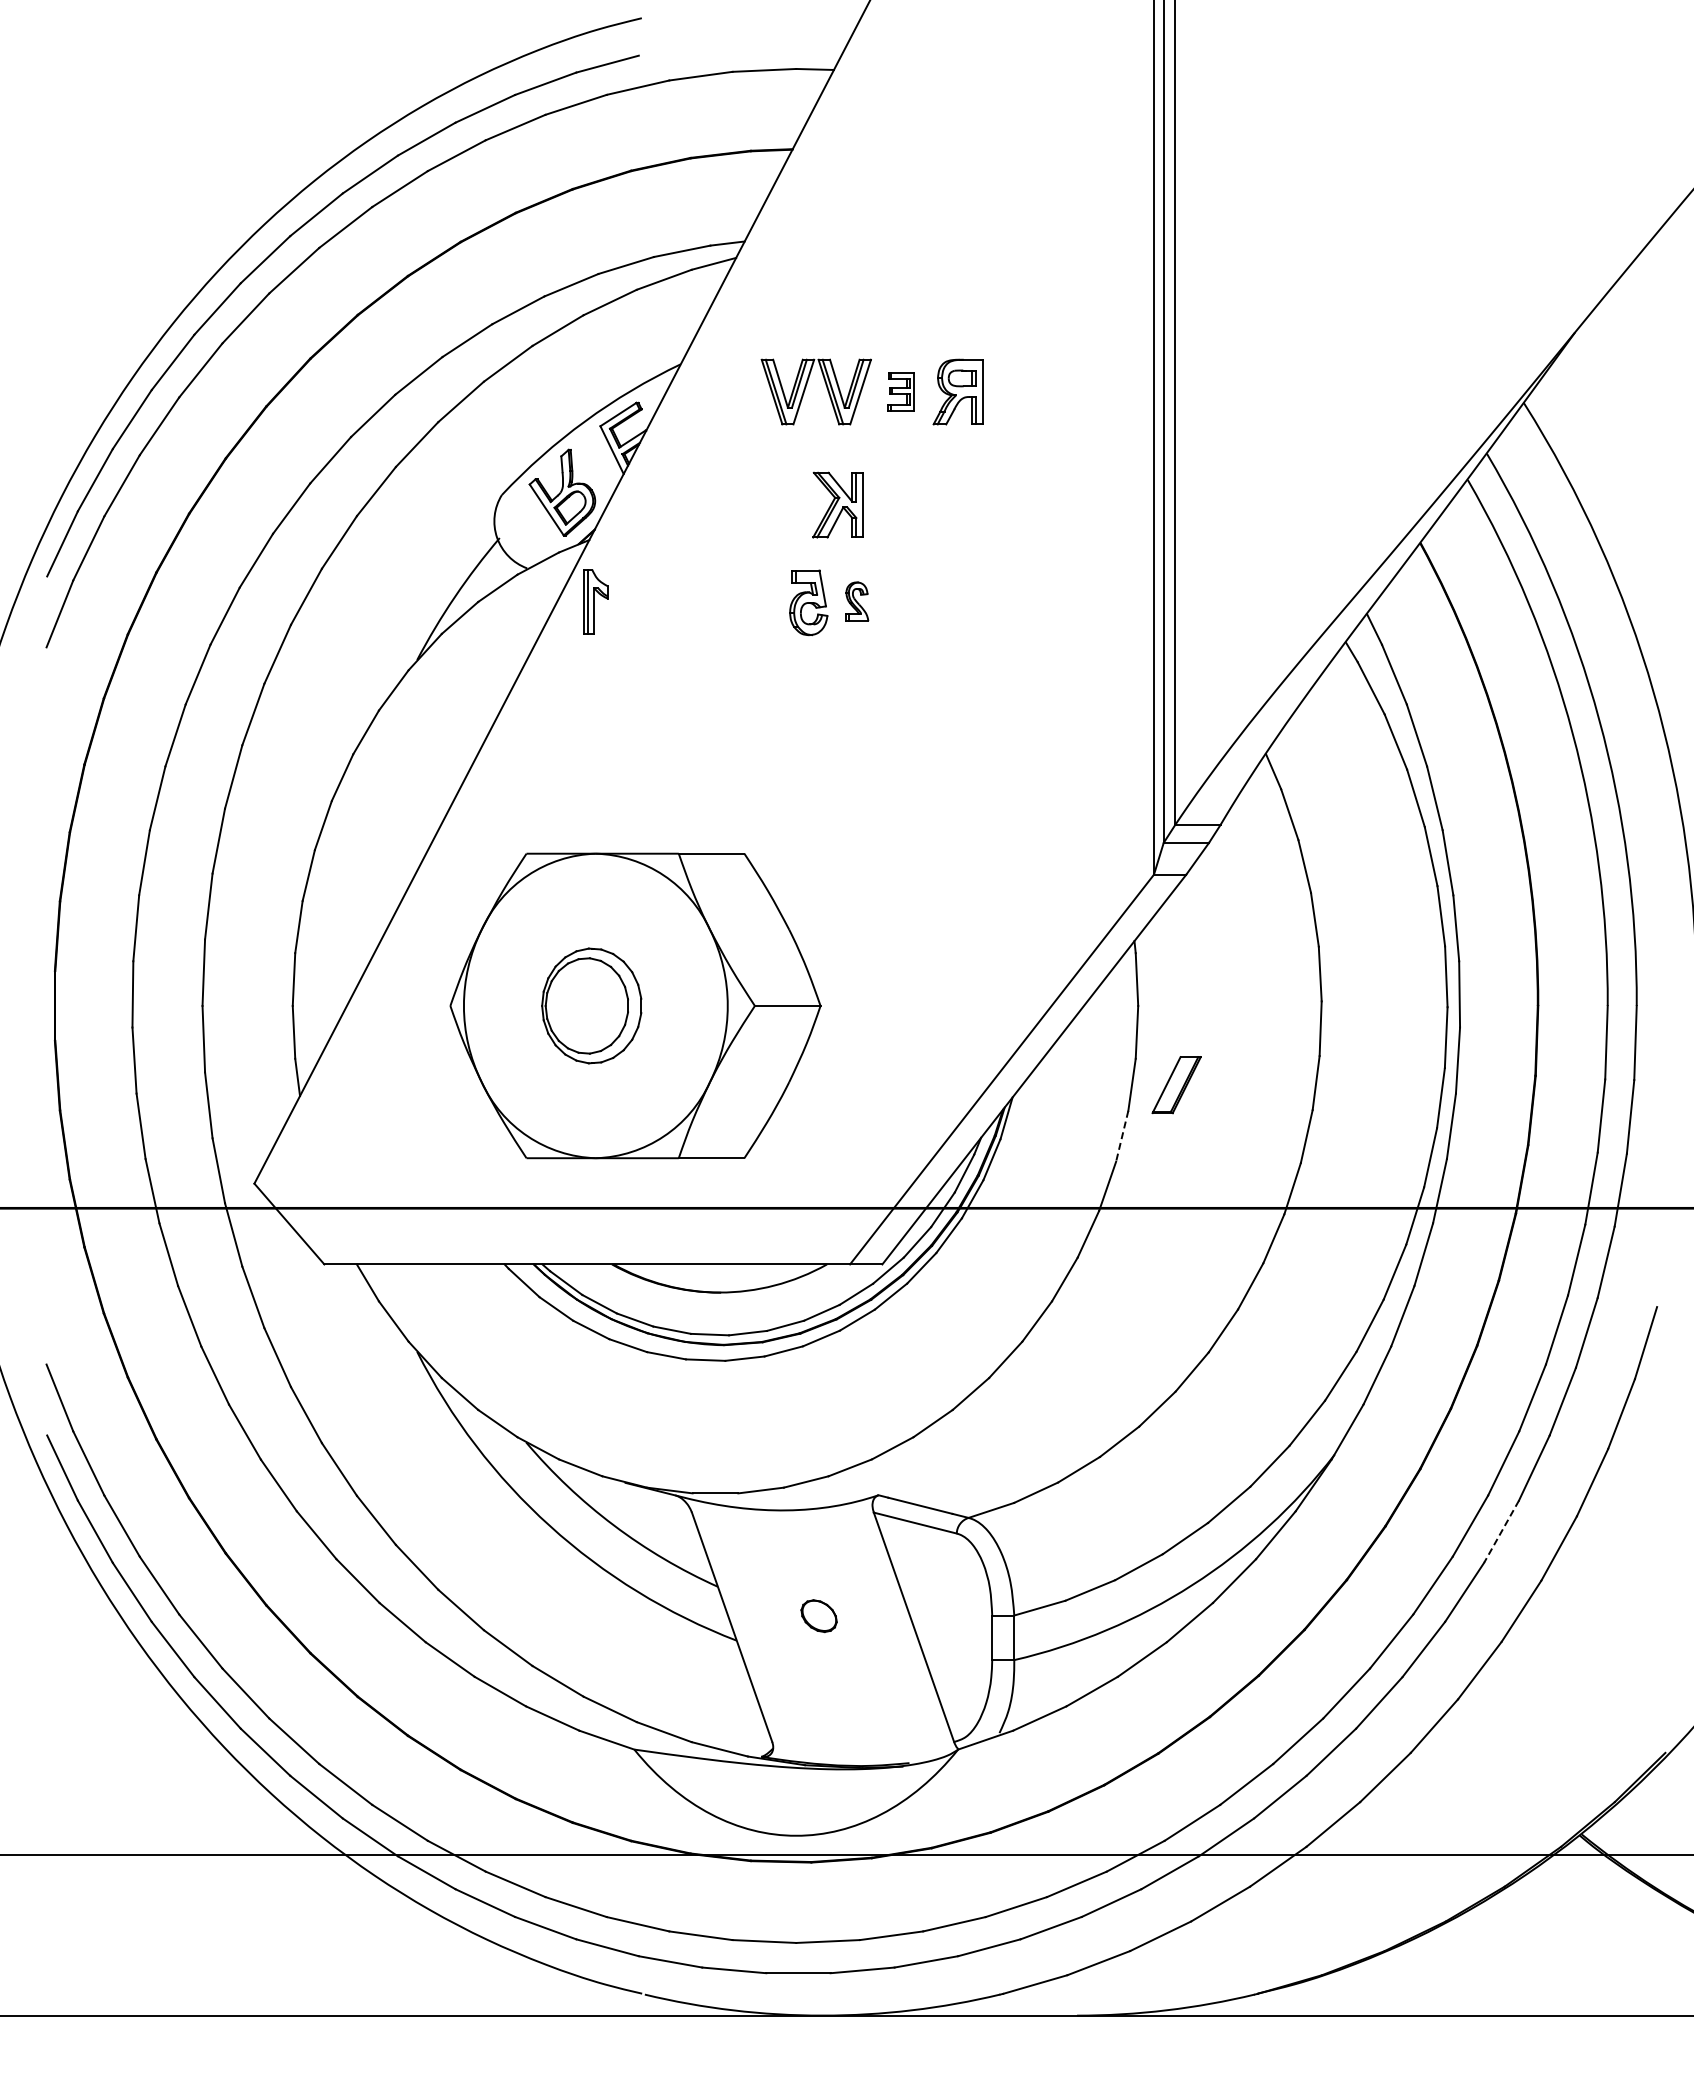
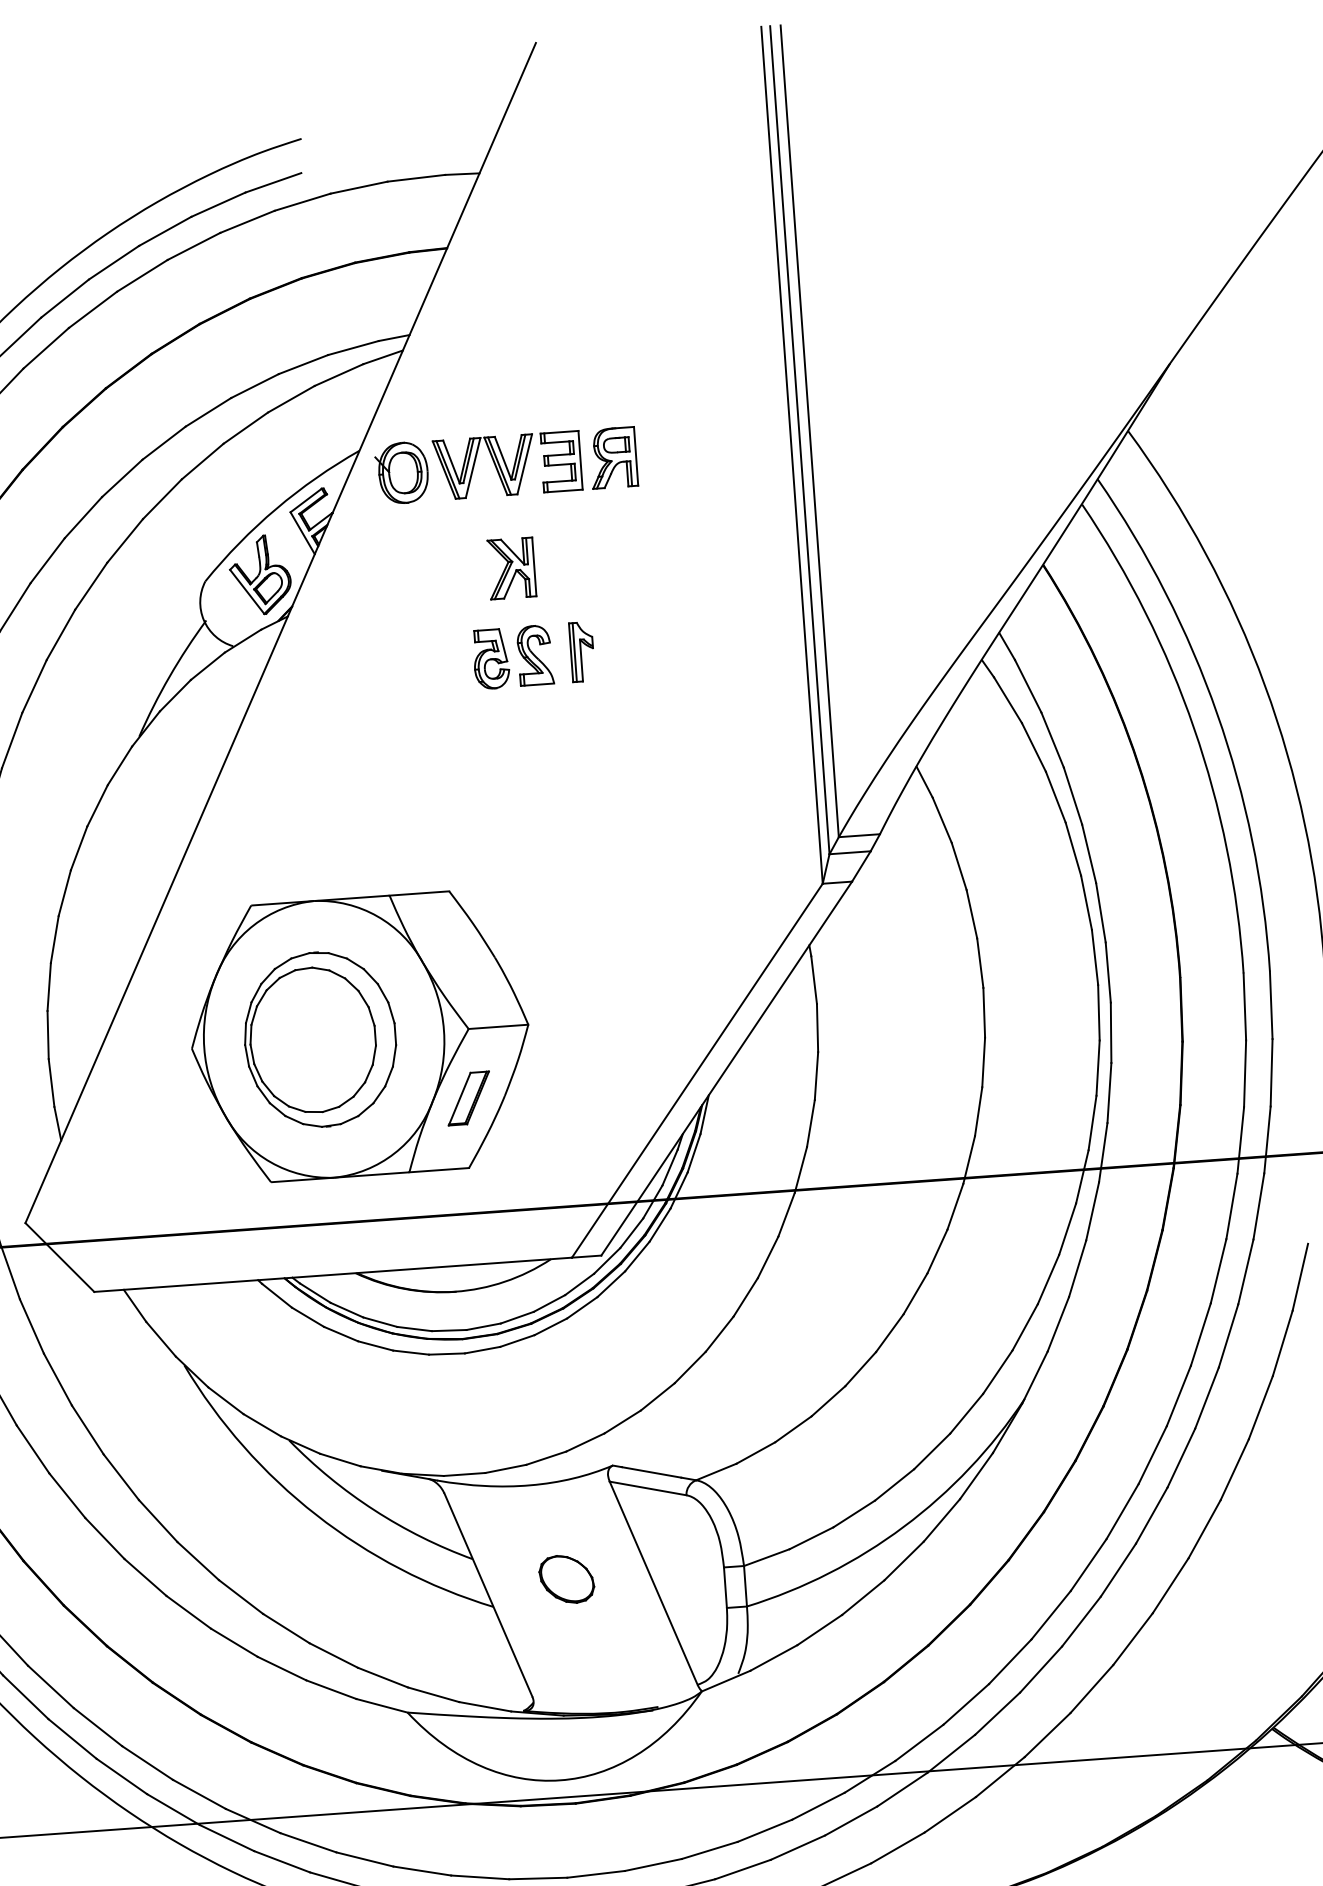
part: (725, 391) -> (401, 472), added
part: (900, 391) -> (560, 461), size x1.67
part: (595, 601) -> (581, 651), moved
part: (857, 601) -> (535, 654), size x1.67
part: (591, 1005) -> (320, 1039), size x1.67
part: (1176, 1085) -> (468, 1098), moved
line: (1122, 1136) -> (811, 1123), dashed -> solid
line: (1501, 1531) -> (1181, 1457), dashed -> solid
part: (818, 1615) -> (566, 1578), size x1.67

